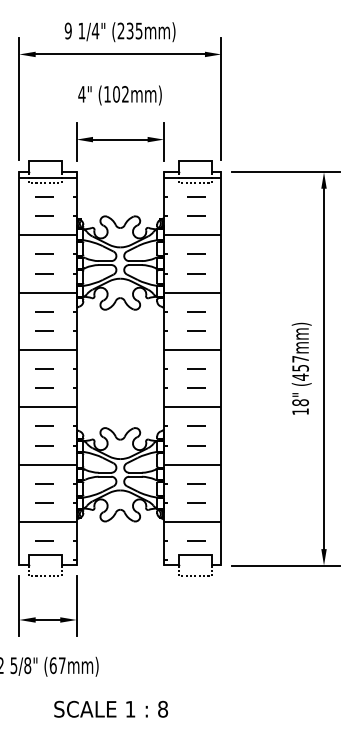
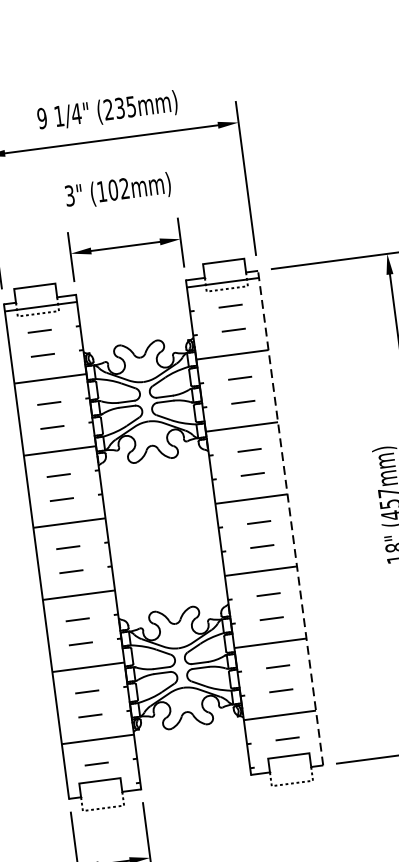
text: (81, 94) -> (69, 196), 4" -> 3"
line: (221, 368) -> (290, 517), solid -> dashed

